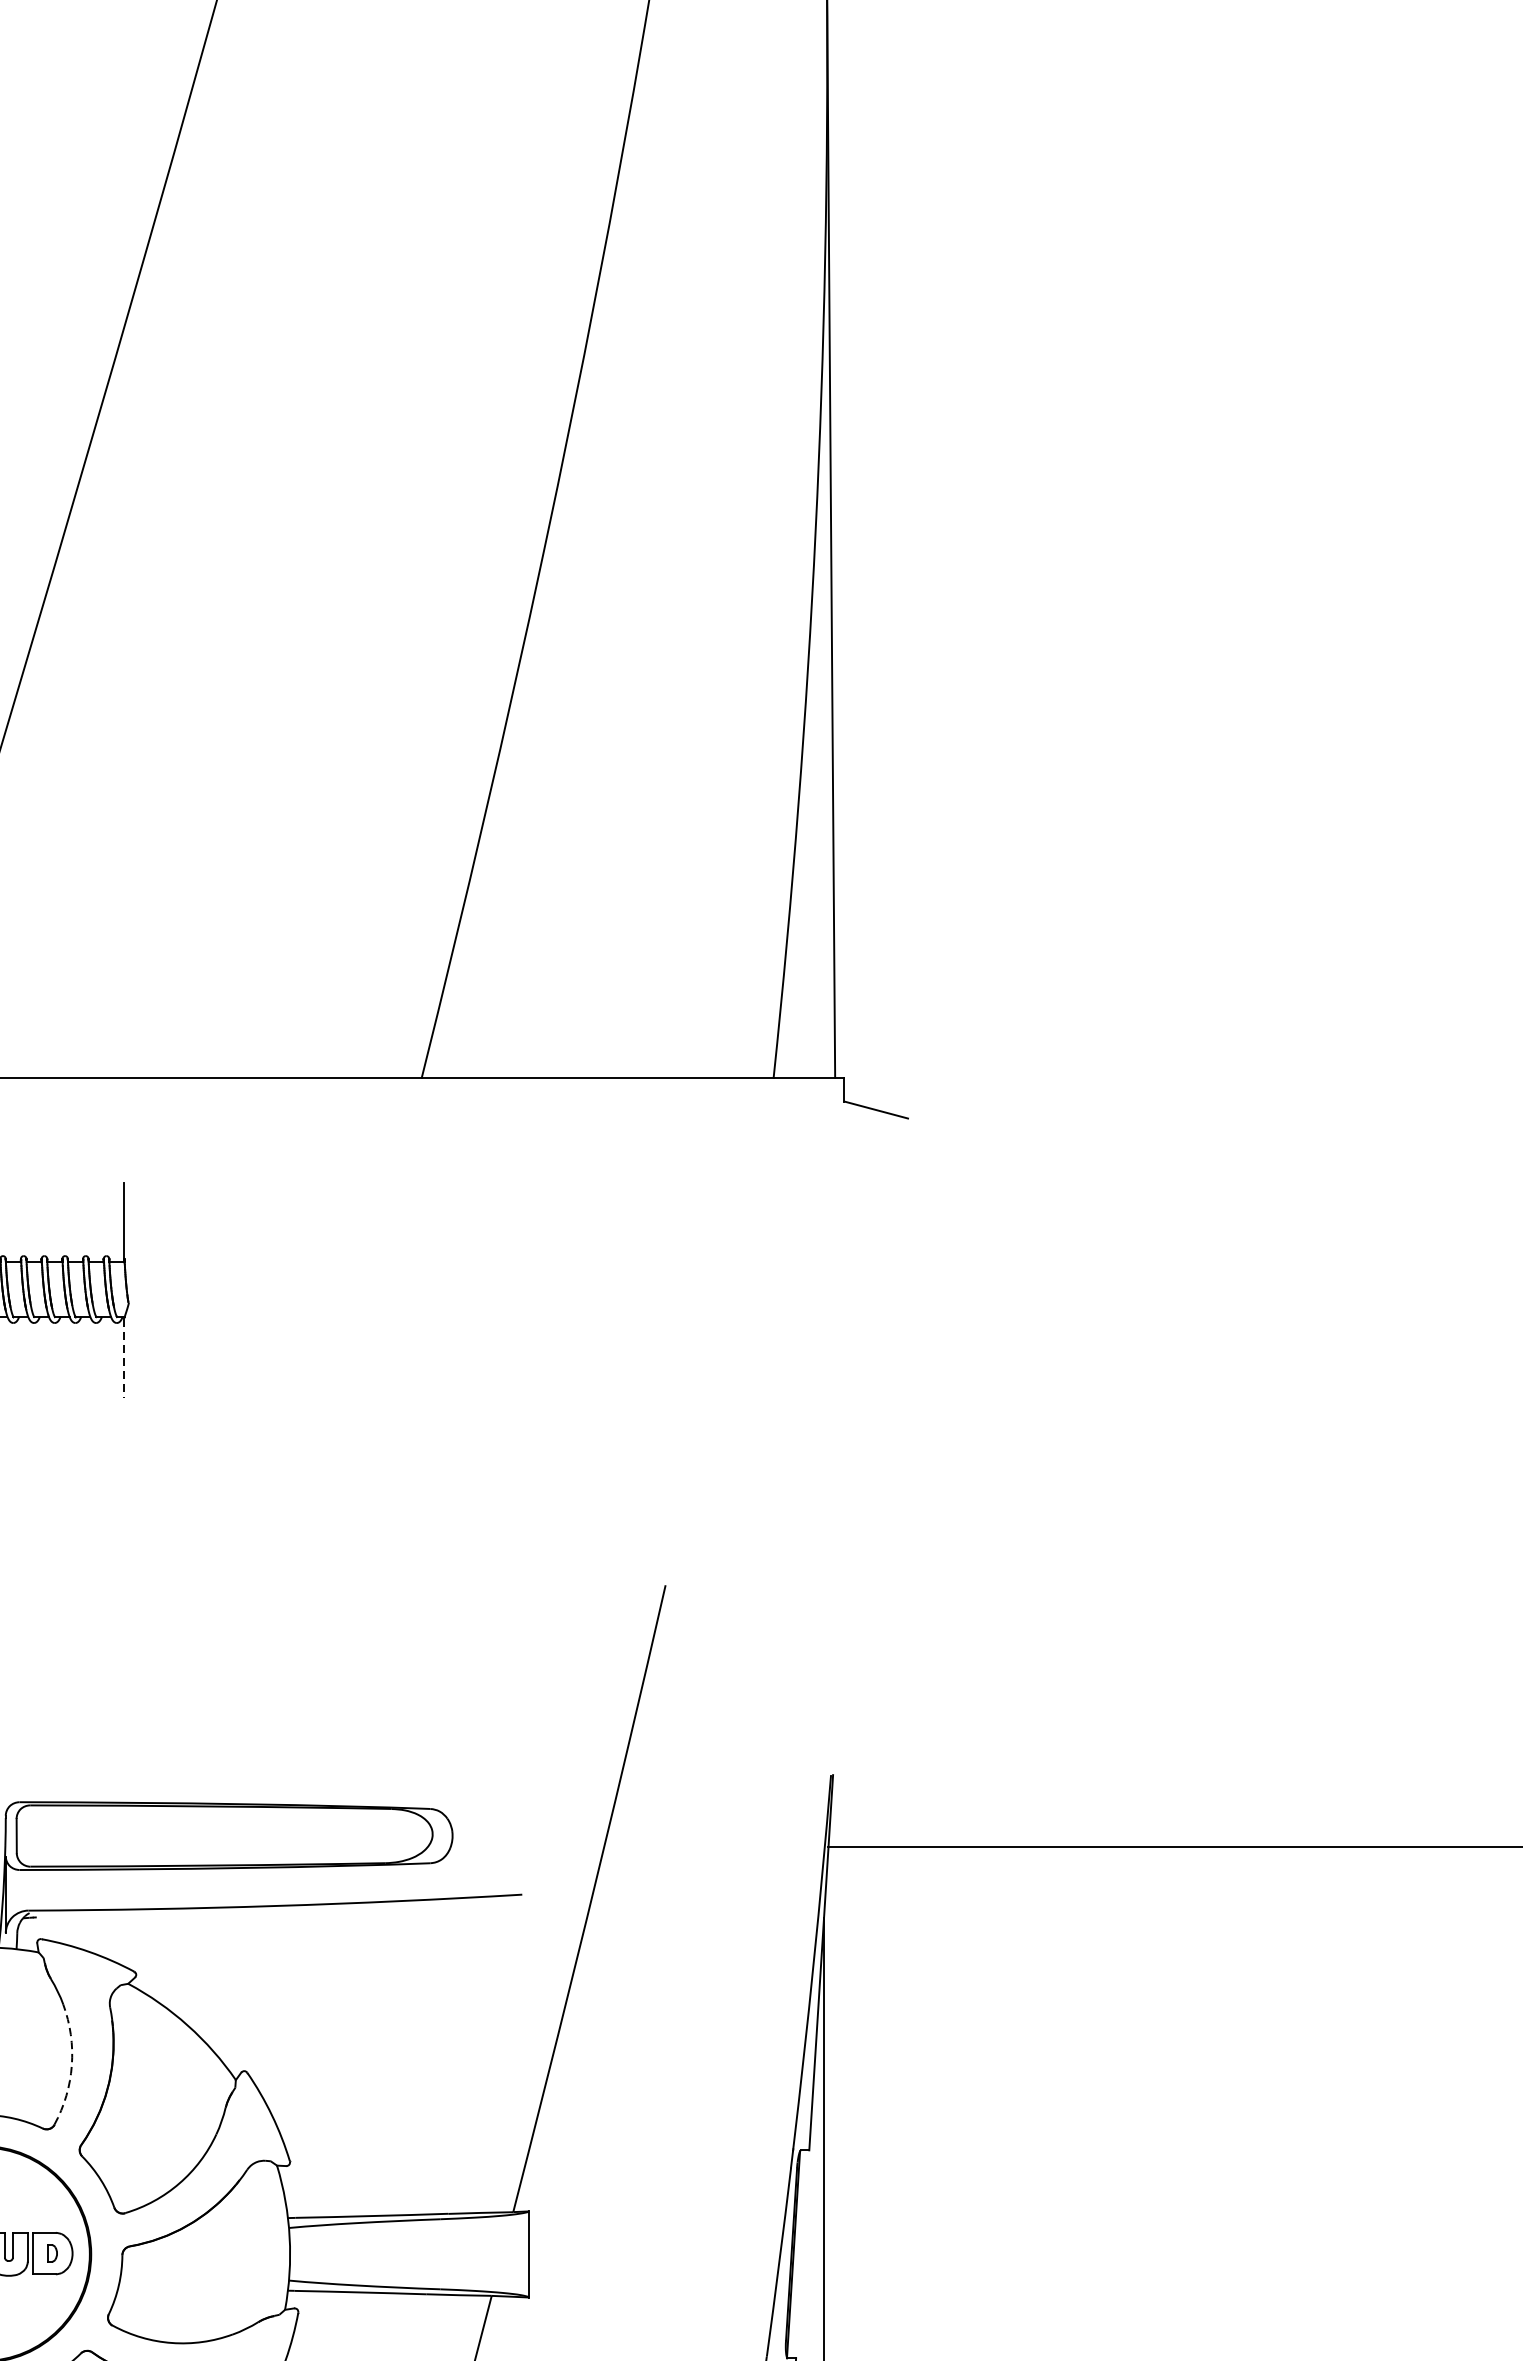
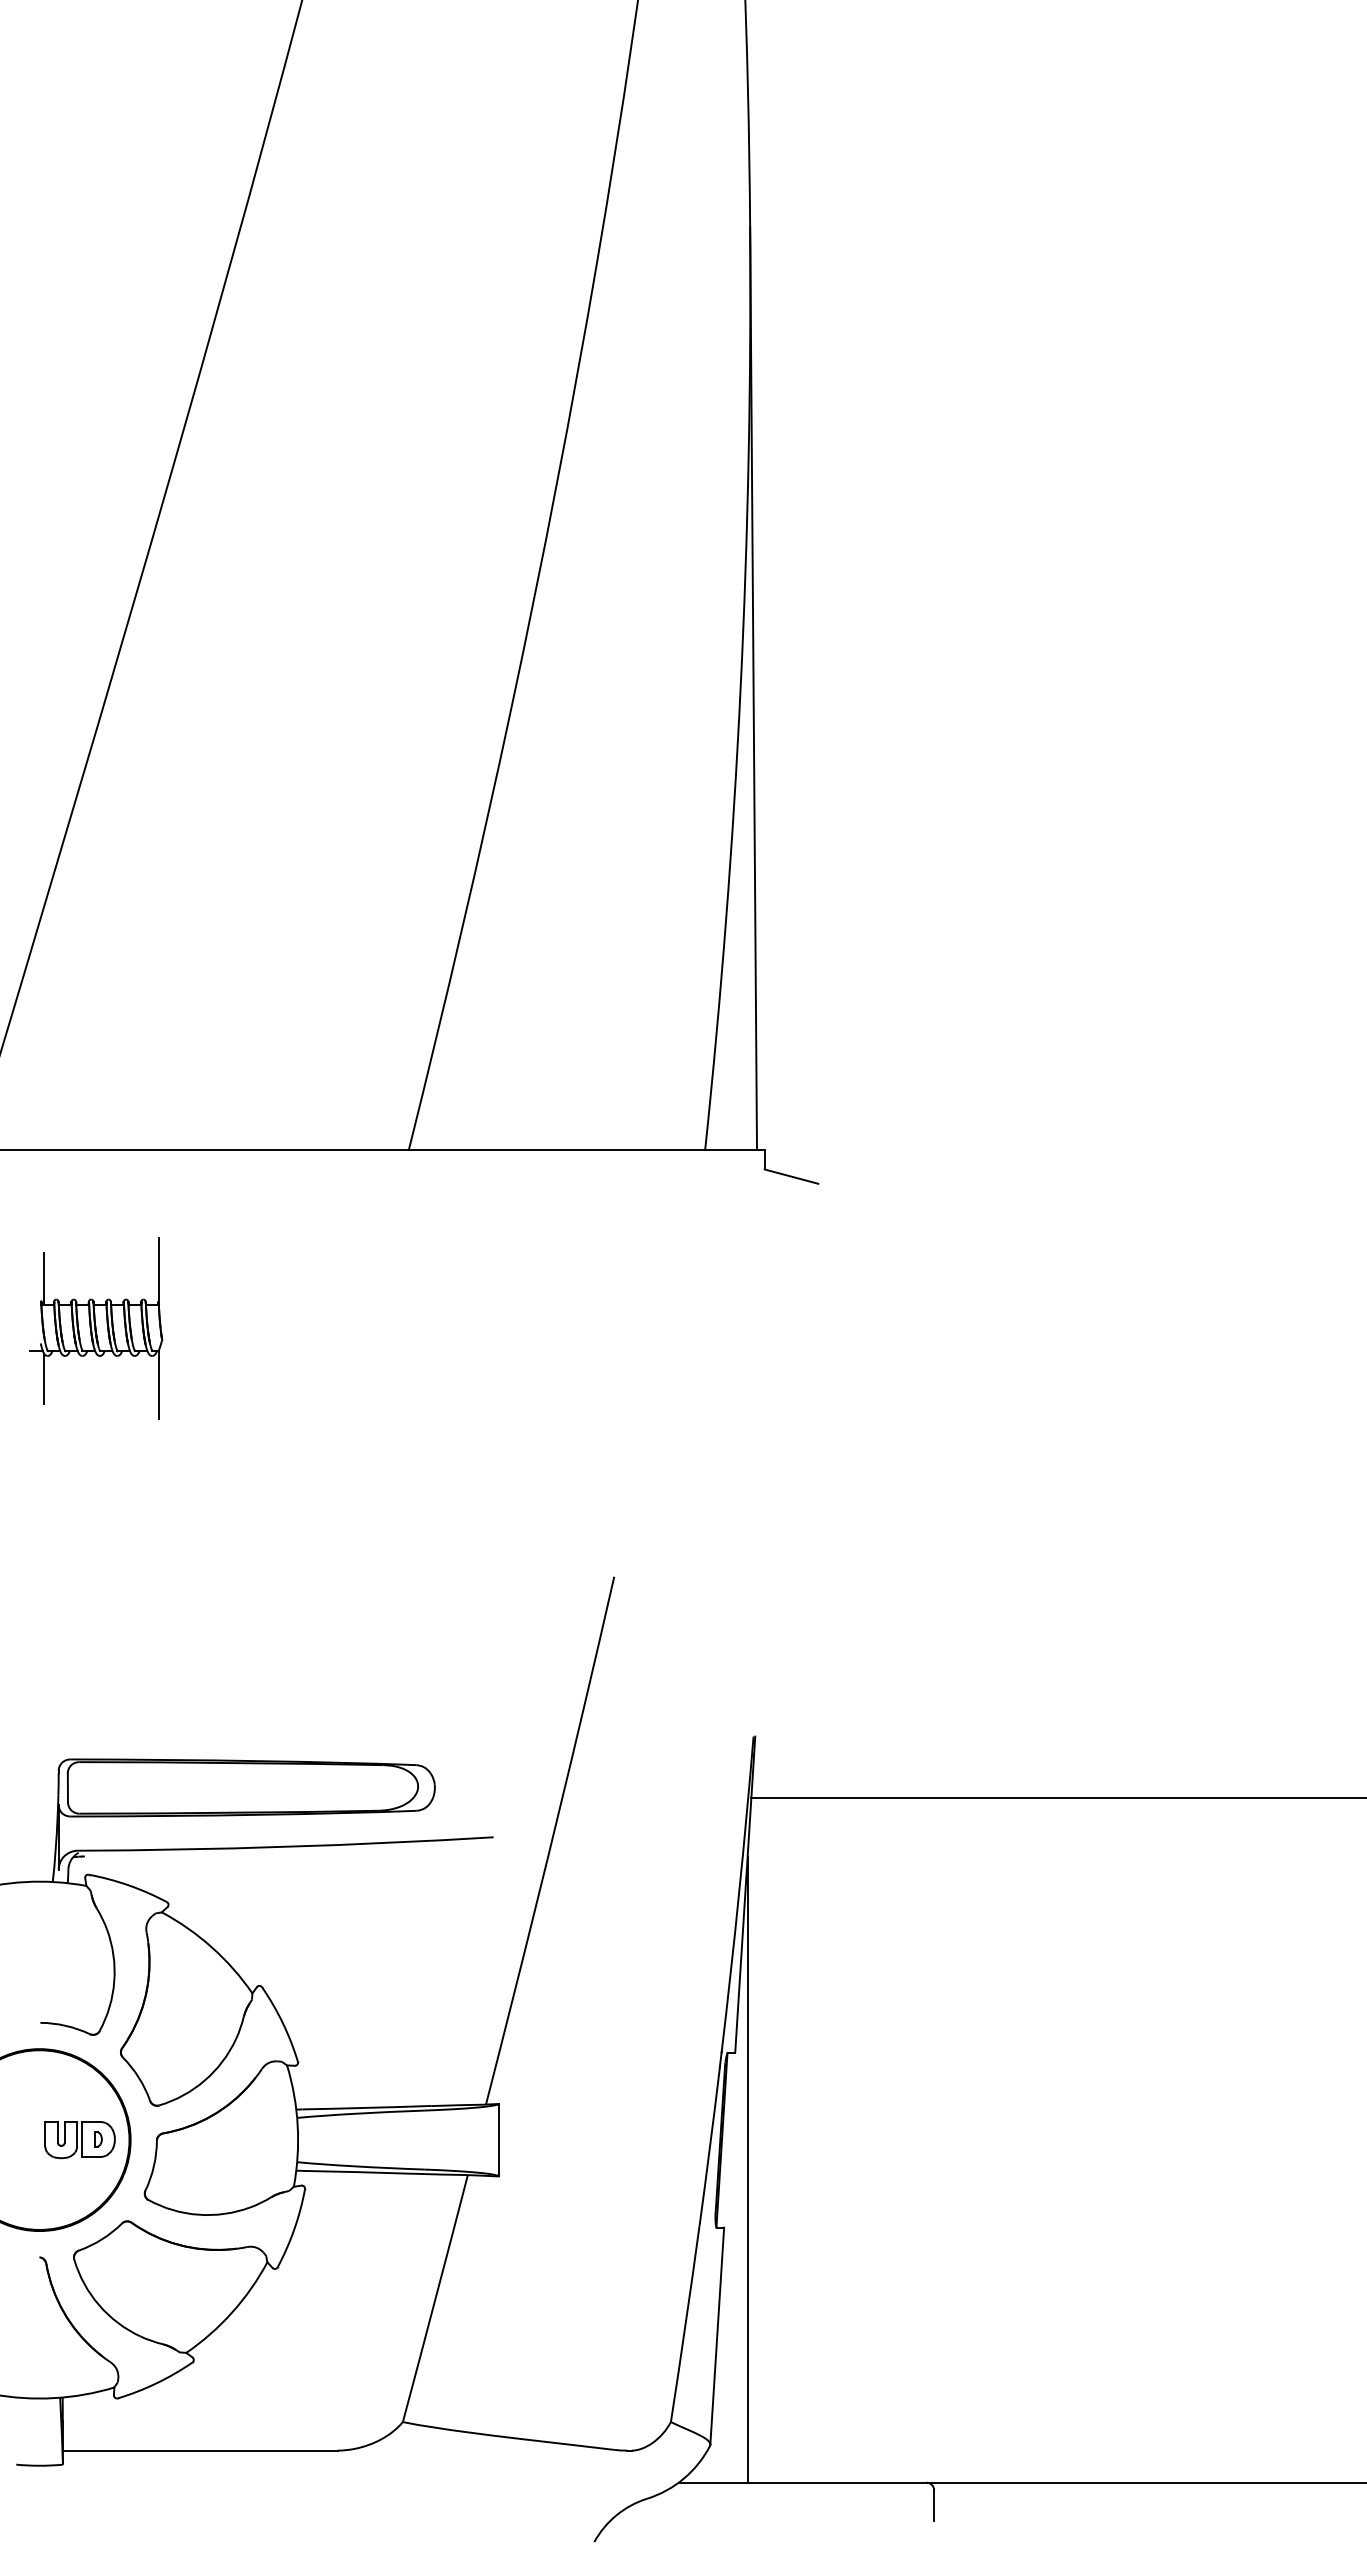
line: (124, 1358) -> (158, 1385), dashed -> solid
arc: (72, 2065) -> (114, 1981), dashed -> solid

